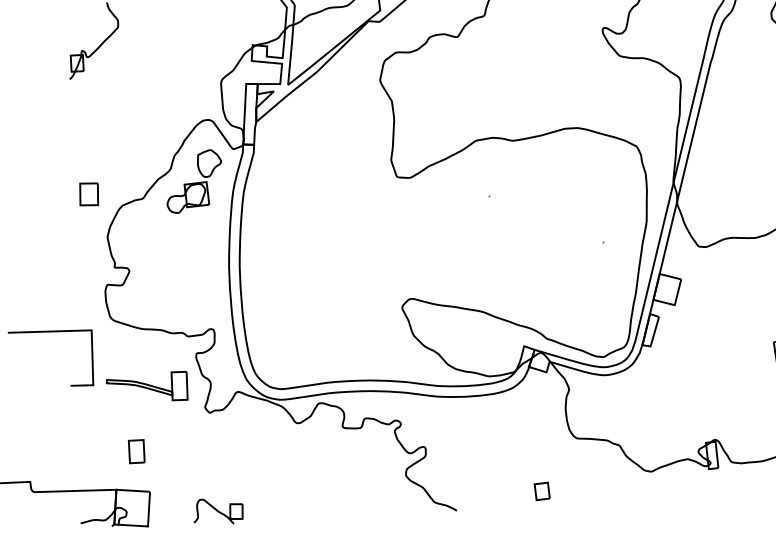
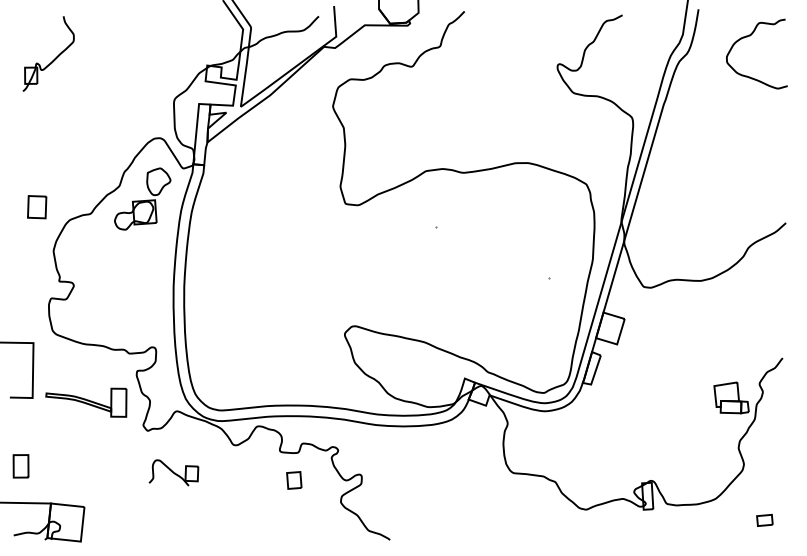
part: (136, 451) -> (20, 466), moved
part: (542, 491) -> (294, 480), moved
part: (218, 511) -> (173, 472), moved

